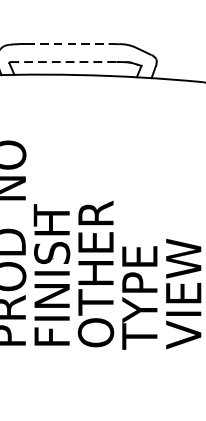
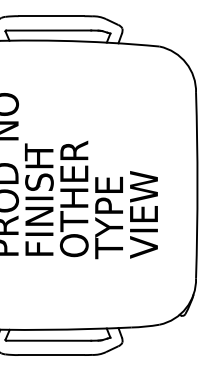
line: (67, 44) -> (51, 16), dashed -> solid
line: (63, 61) -> (48, 30), dashed -> solid

